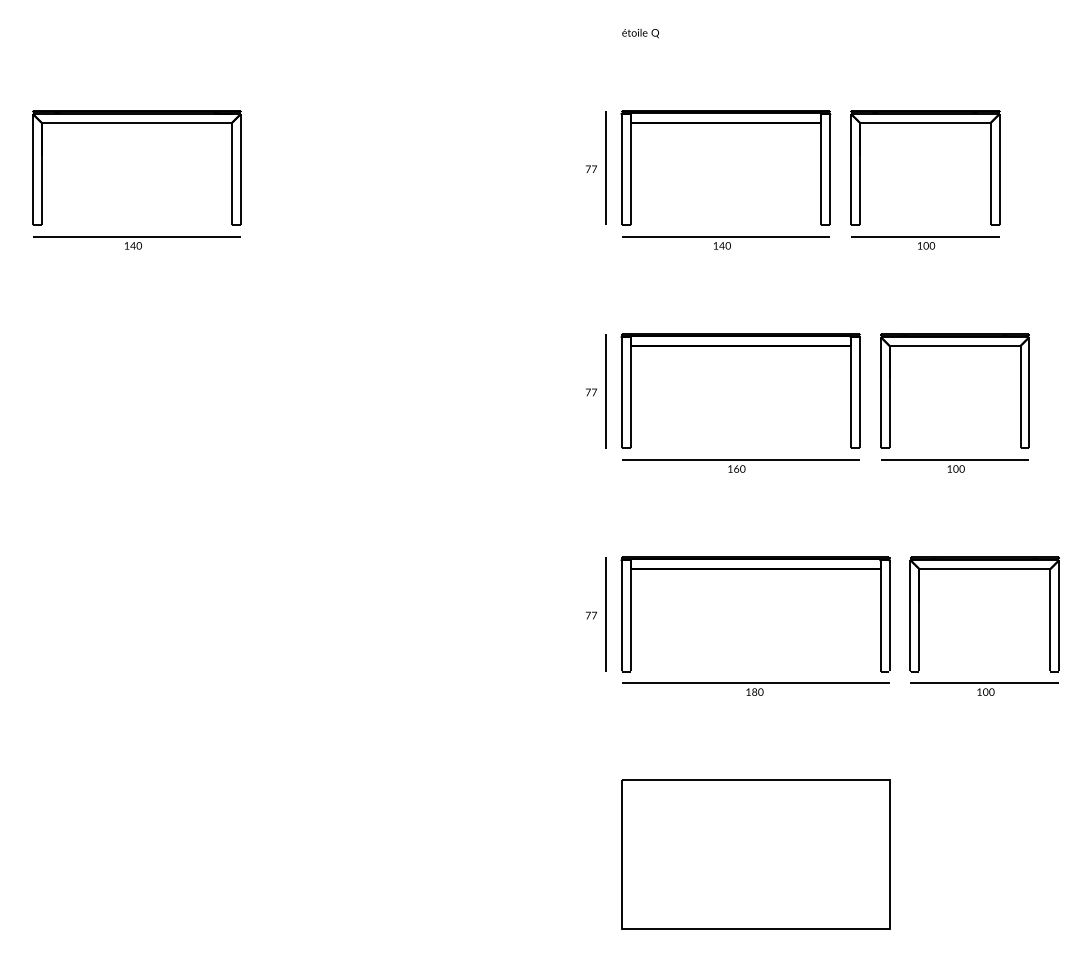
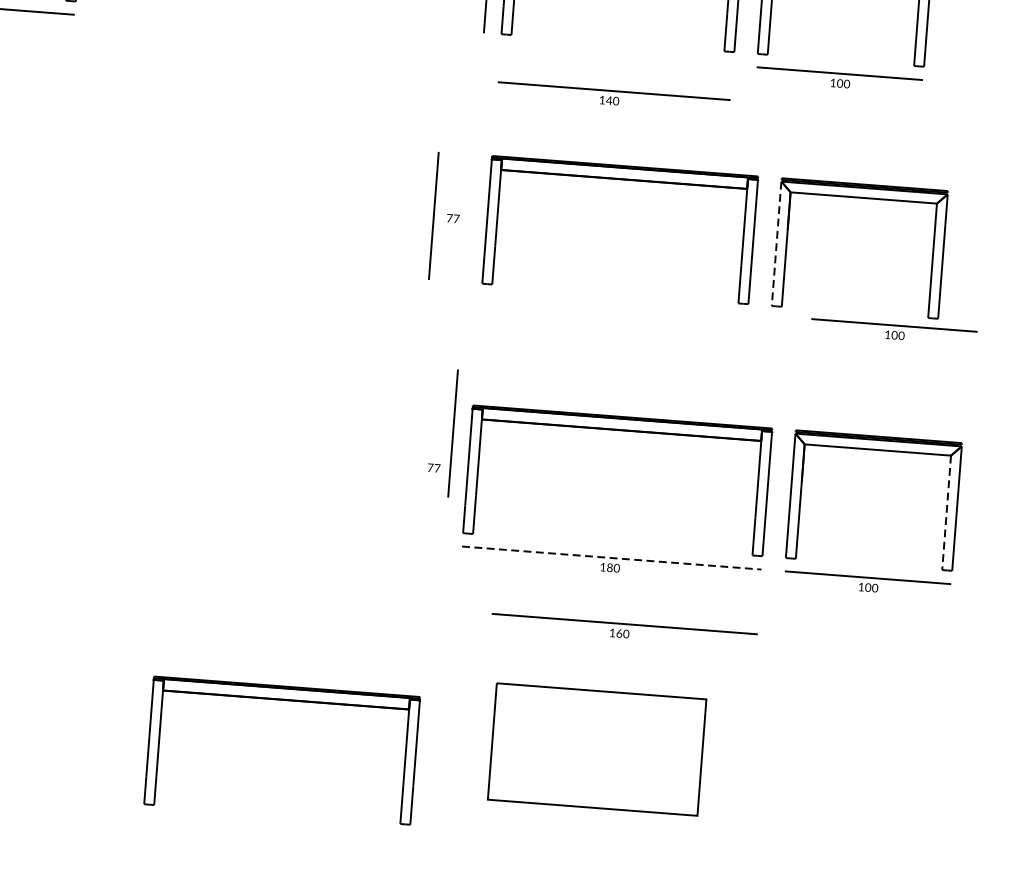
part: (725, 242) -> (613, 97), moved
line: (605, 391) -> (433, 216), moved
line: (880, 392) -> (776, 243), solid -> dashed
part: (740, 465) -> (624, 629), moved
part: (954, 465) -> (893, 331), moved
line: (605, 614) -> (452, 433), moved
line: (1050, 620) -> (946, 513), solid -> dashed
line: (755, 683) -> (611, 558), solid -> dashed
part: (475, 832) -> (285, 700), added
part: (755, 854) -> (596, 749), size x0.7

